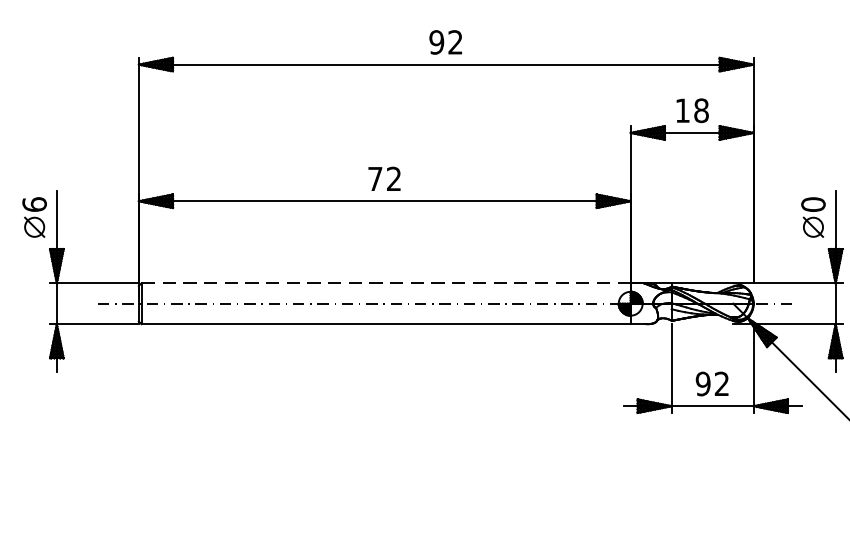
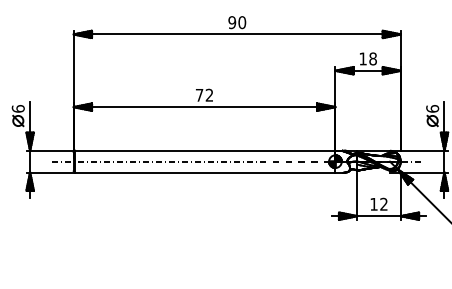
text: (456, 42) -> (242, 22), 92 -> 90
text: (813, 203) -> (432, 108), 0 -> 6
line: (384, 282) -> (204, 150), dashed -> solid
text: (702, 382) -> (373, 203), 92 -> 12

